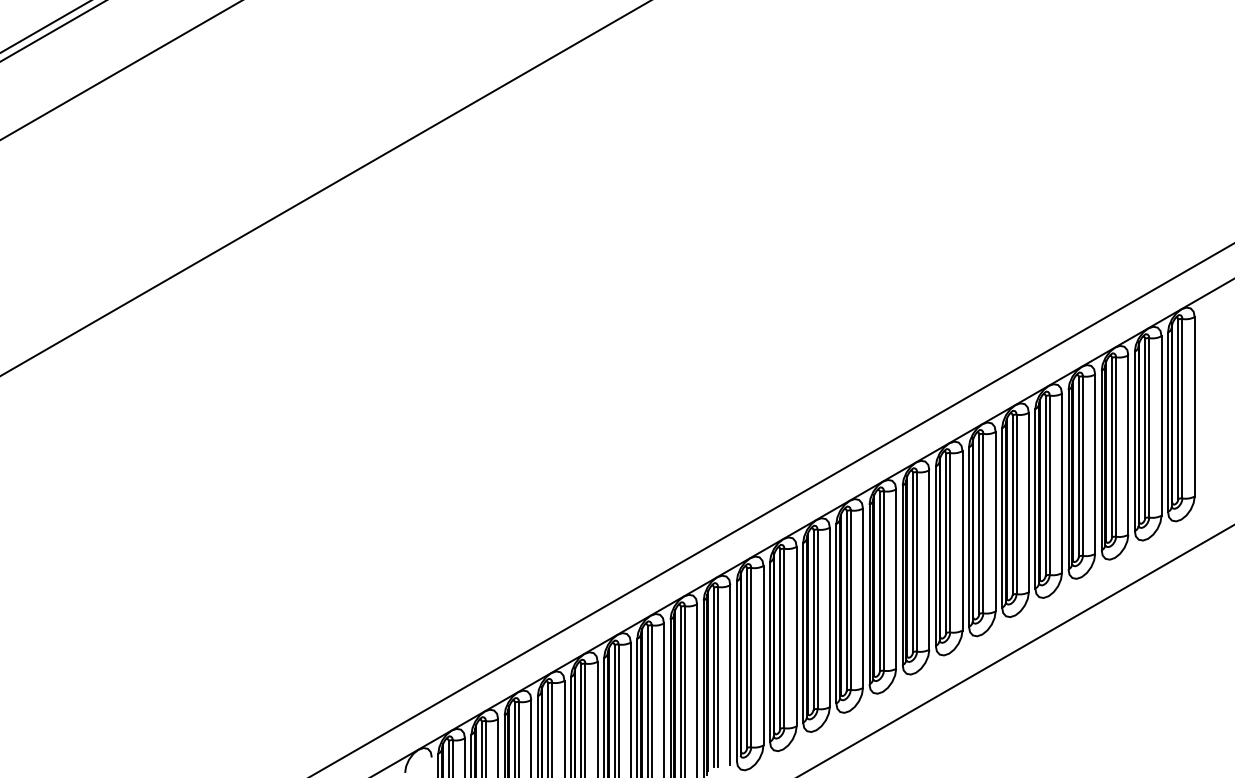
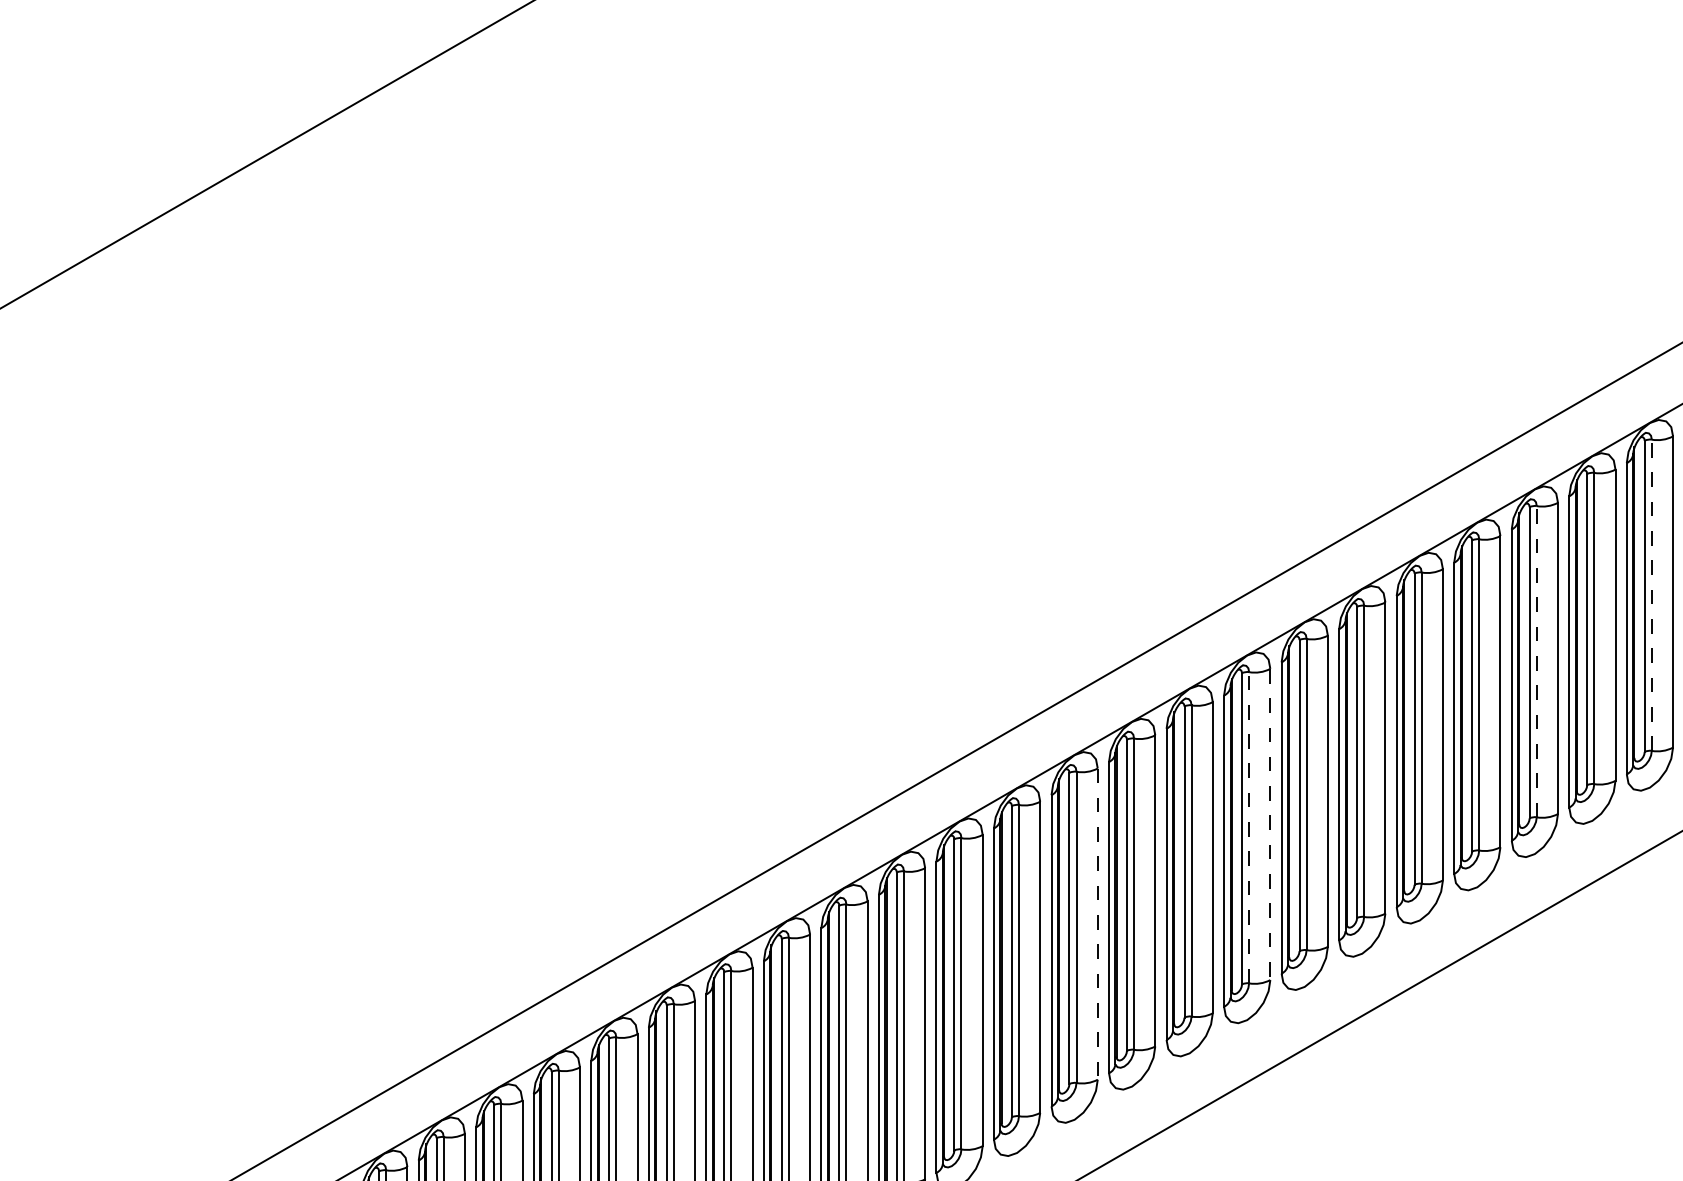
line: (1182, 408) -> (1651, 594), solid -> dashed
line: (1116, 447) -> (1537, 662), solid -> dashed
line: (962, 540) -> (1270, 823), solid -> dashed
line: (950, 542) -> (1249, 827), solid -> dashed
line: (863, 598) -> (1098, 924), solid -> dashed

